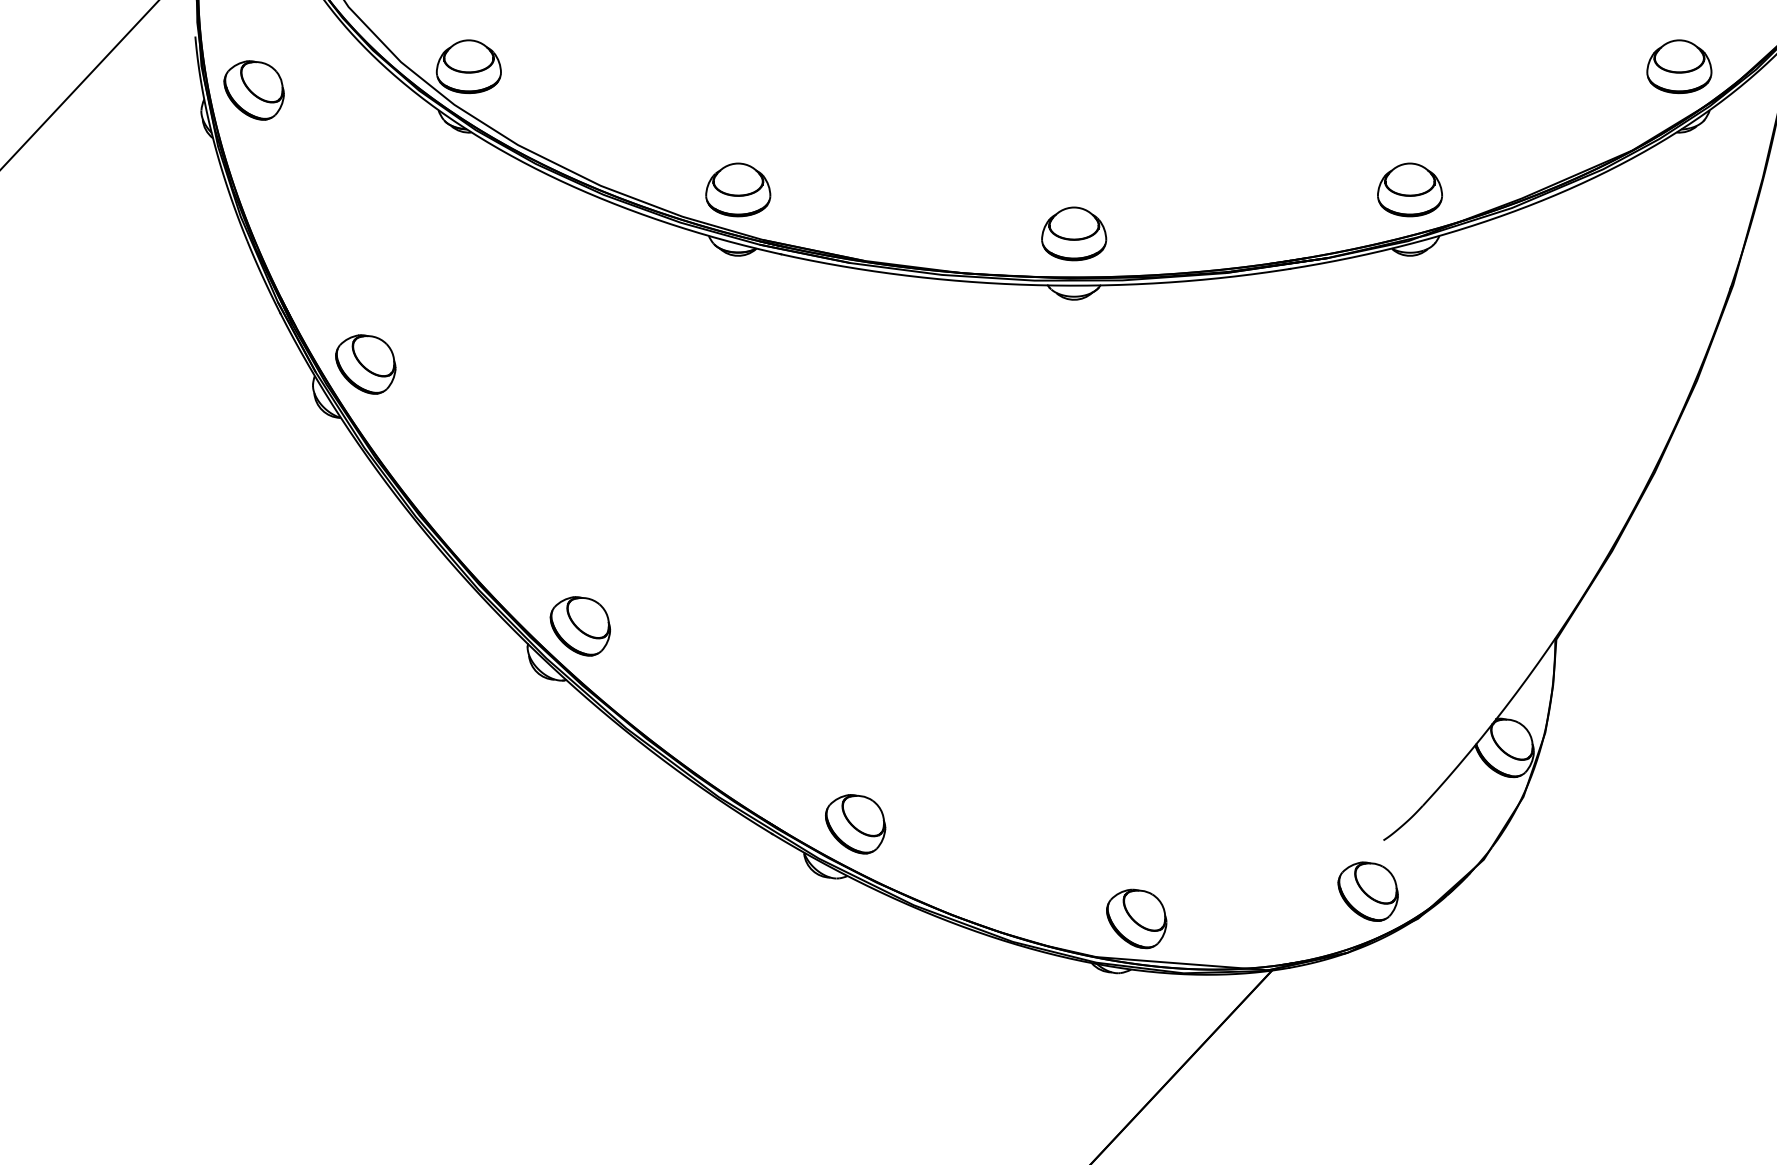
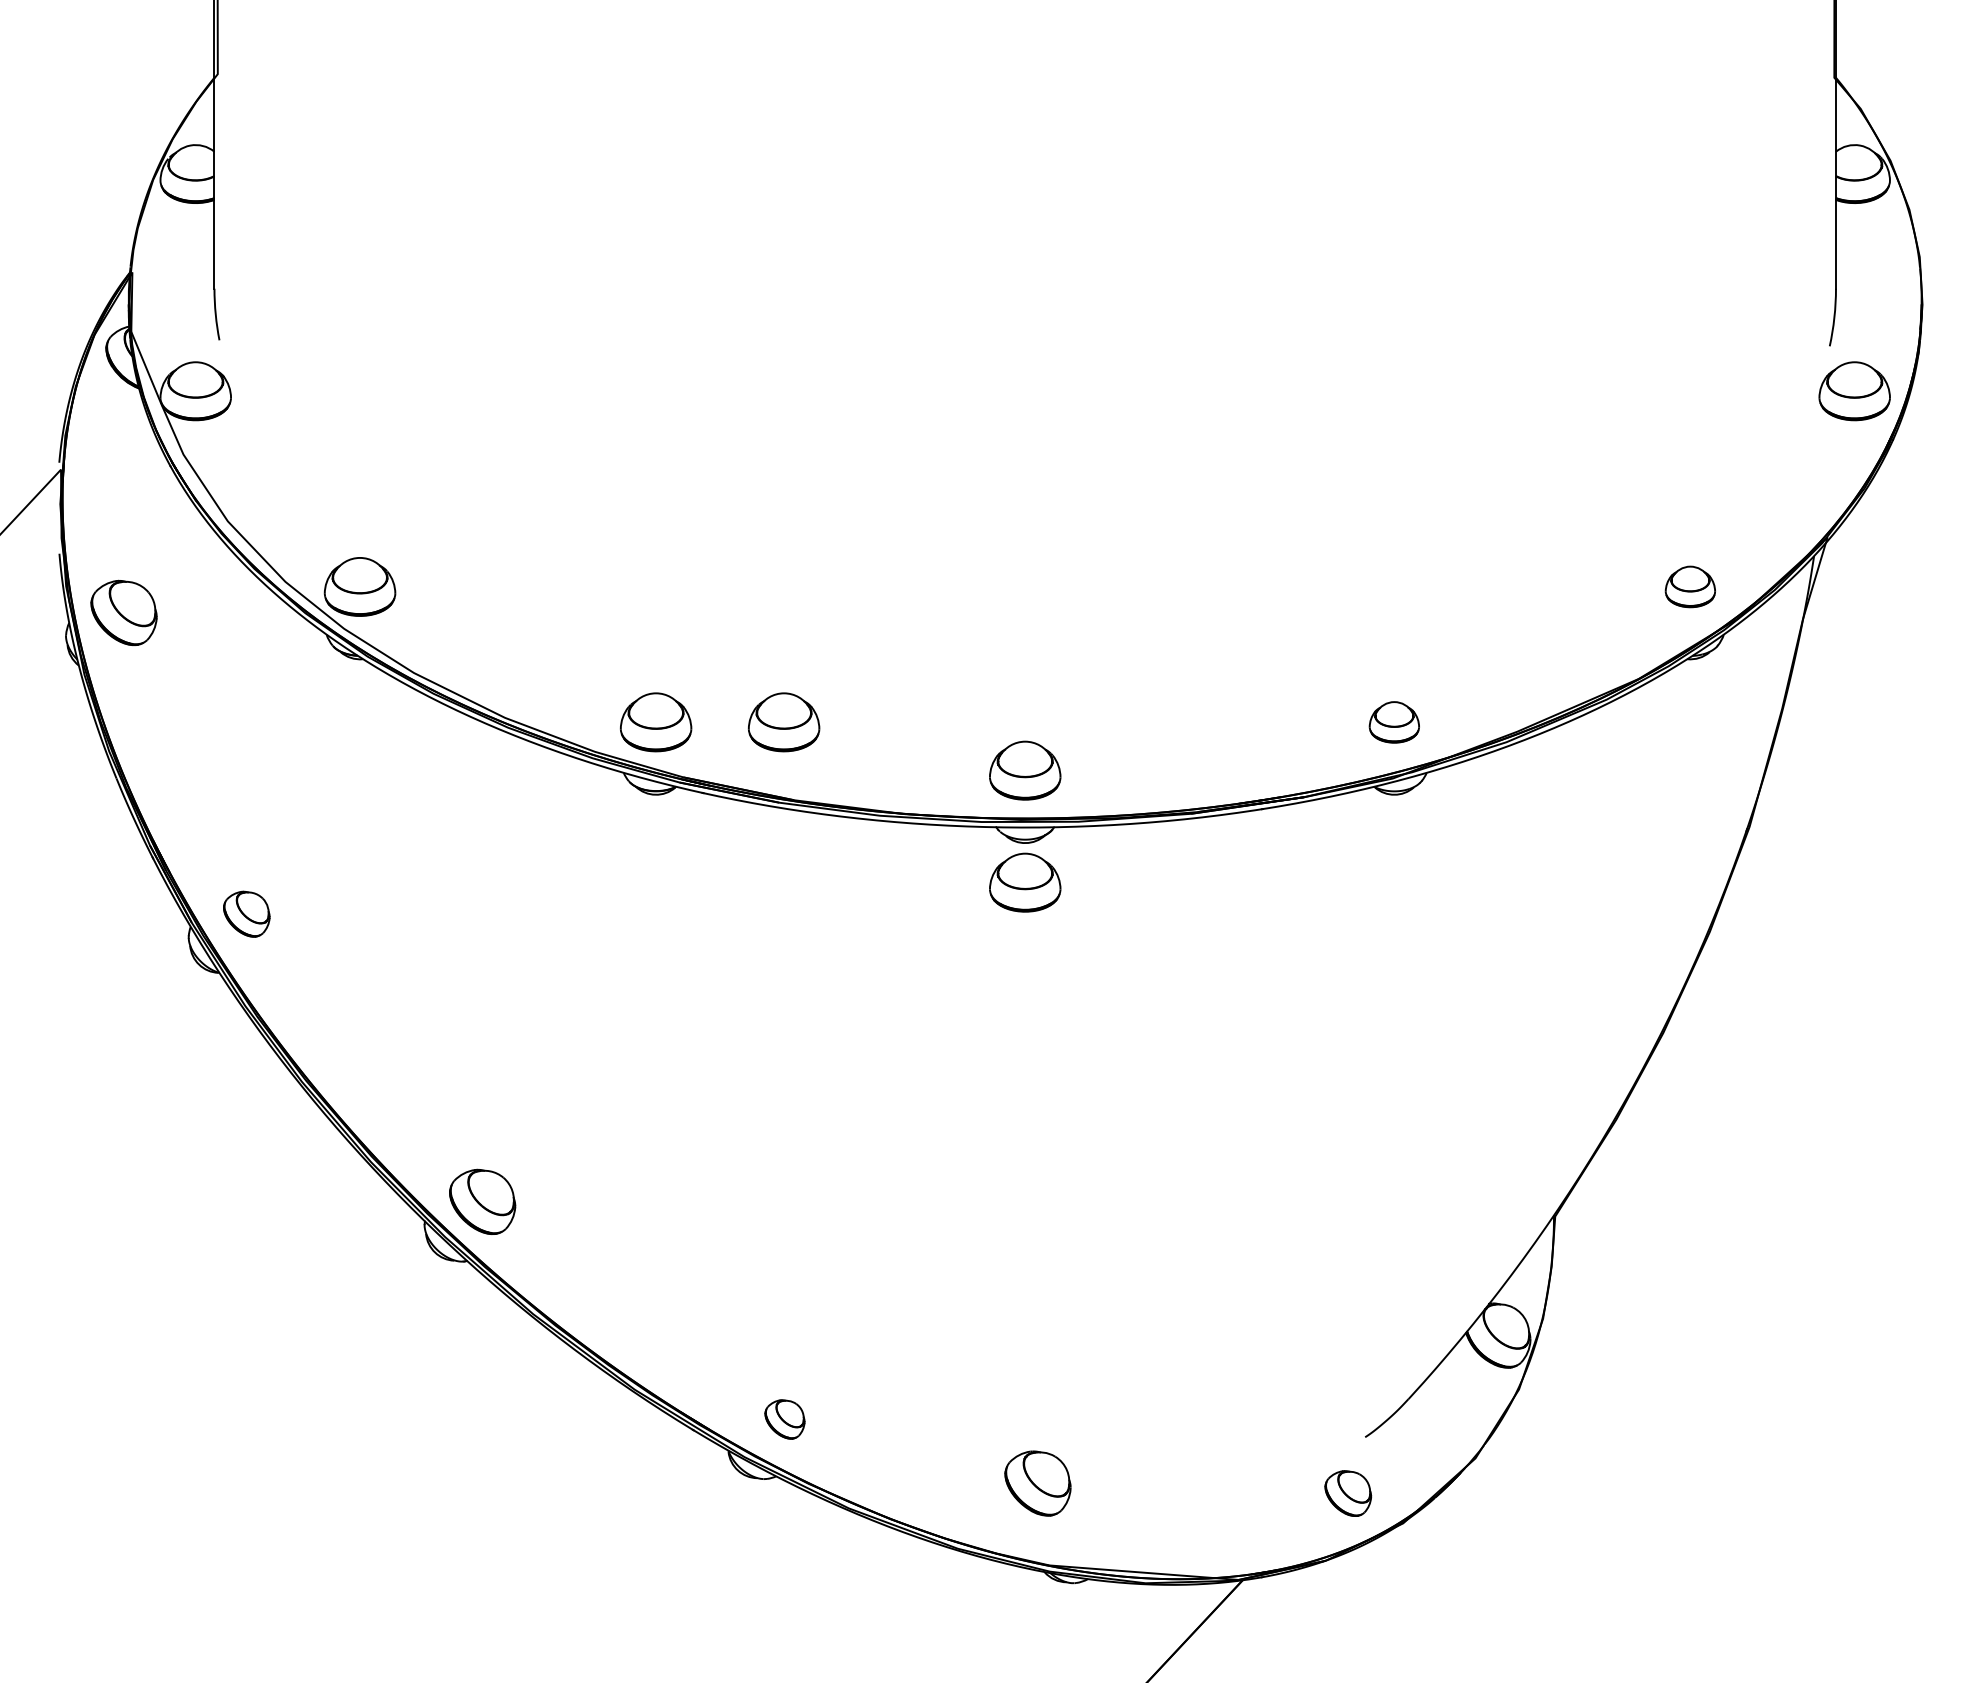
part: (1679, 66) -> (1690, 586), size x0.7
part: (855, 190) -> (784, 722), added
part: (1410, 190) -> (1394, 722), size x0.7
part: (1074, 335) -> (1025, 882), added
part: (365, 364) -> (246, 914), size x0.7
part: (855, 824) -> (784, 1419), size x0.6
part: (1367, 891) -> (1347, 1493), size x0.7
part: (1136, 918) -> (1037, 1483), moved

